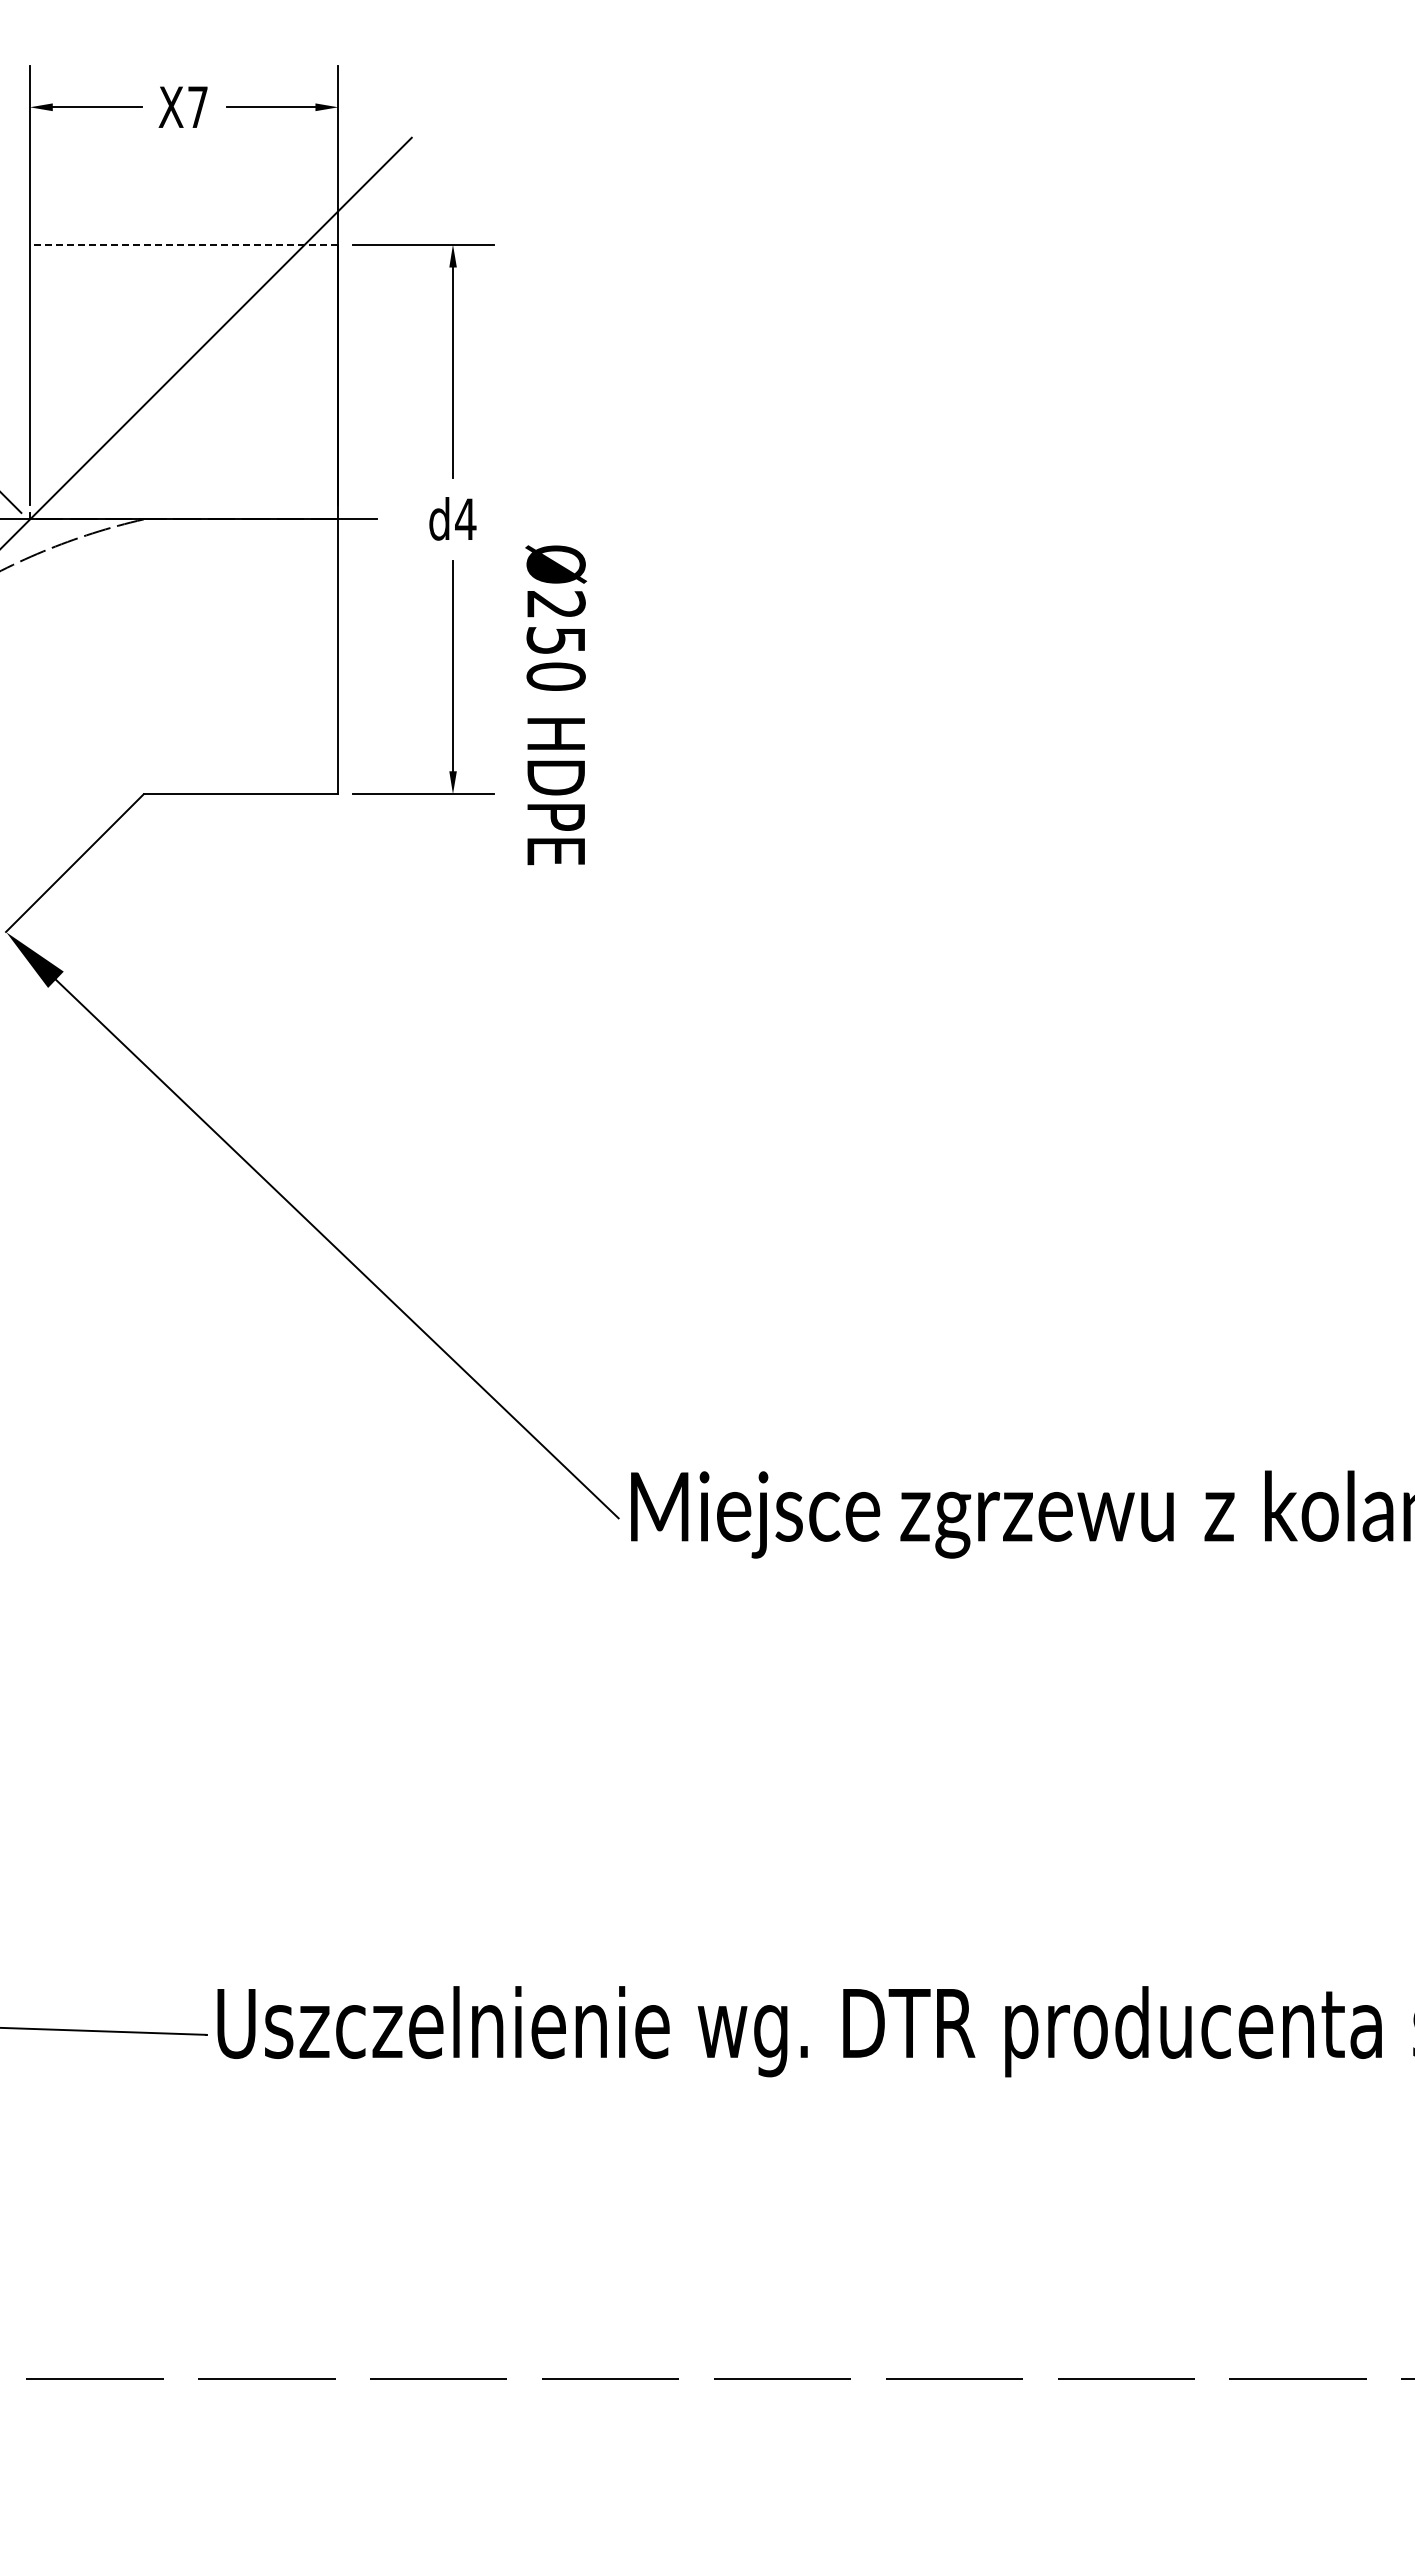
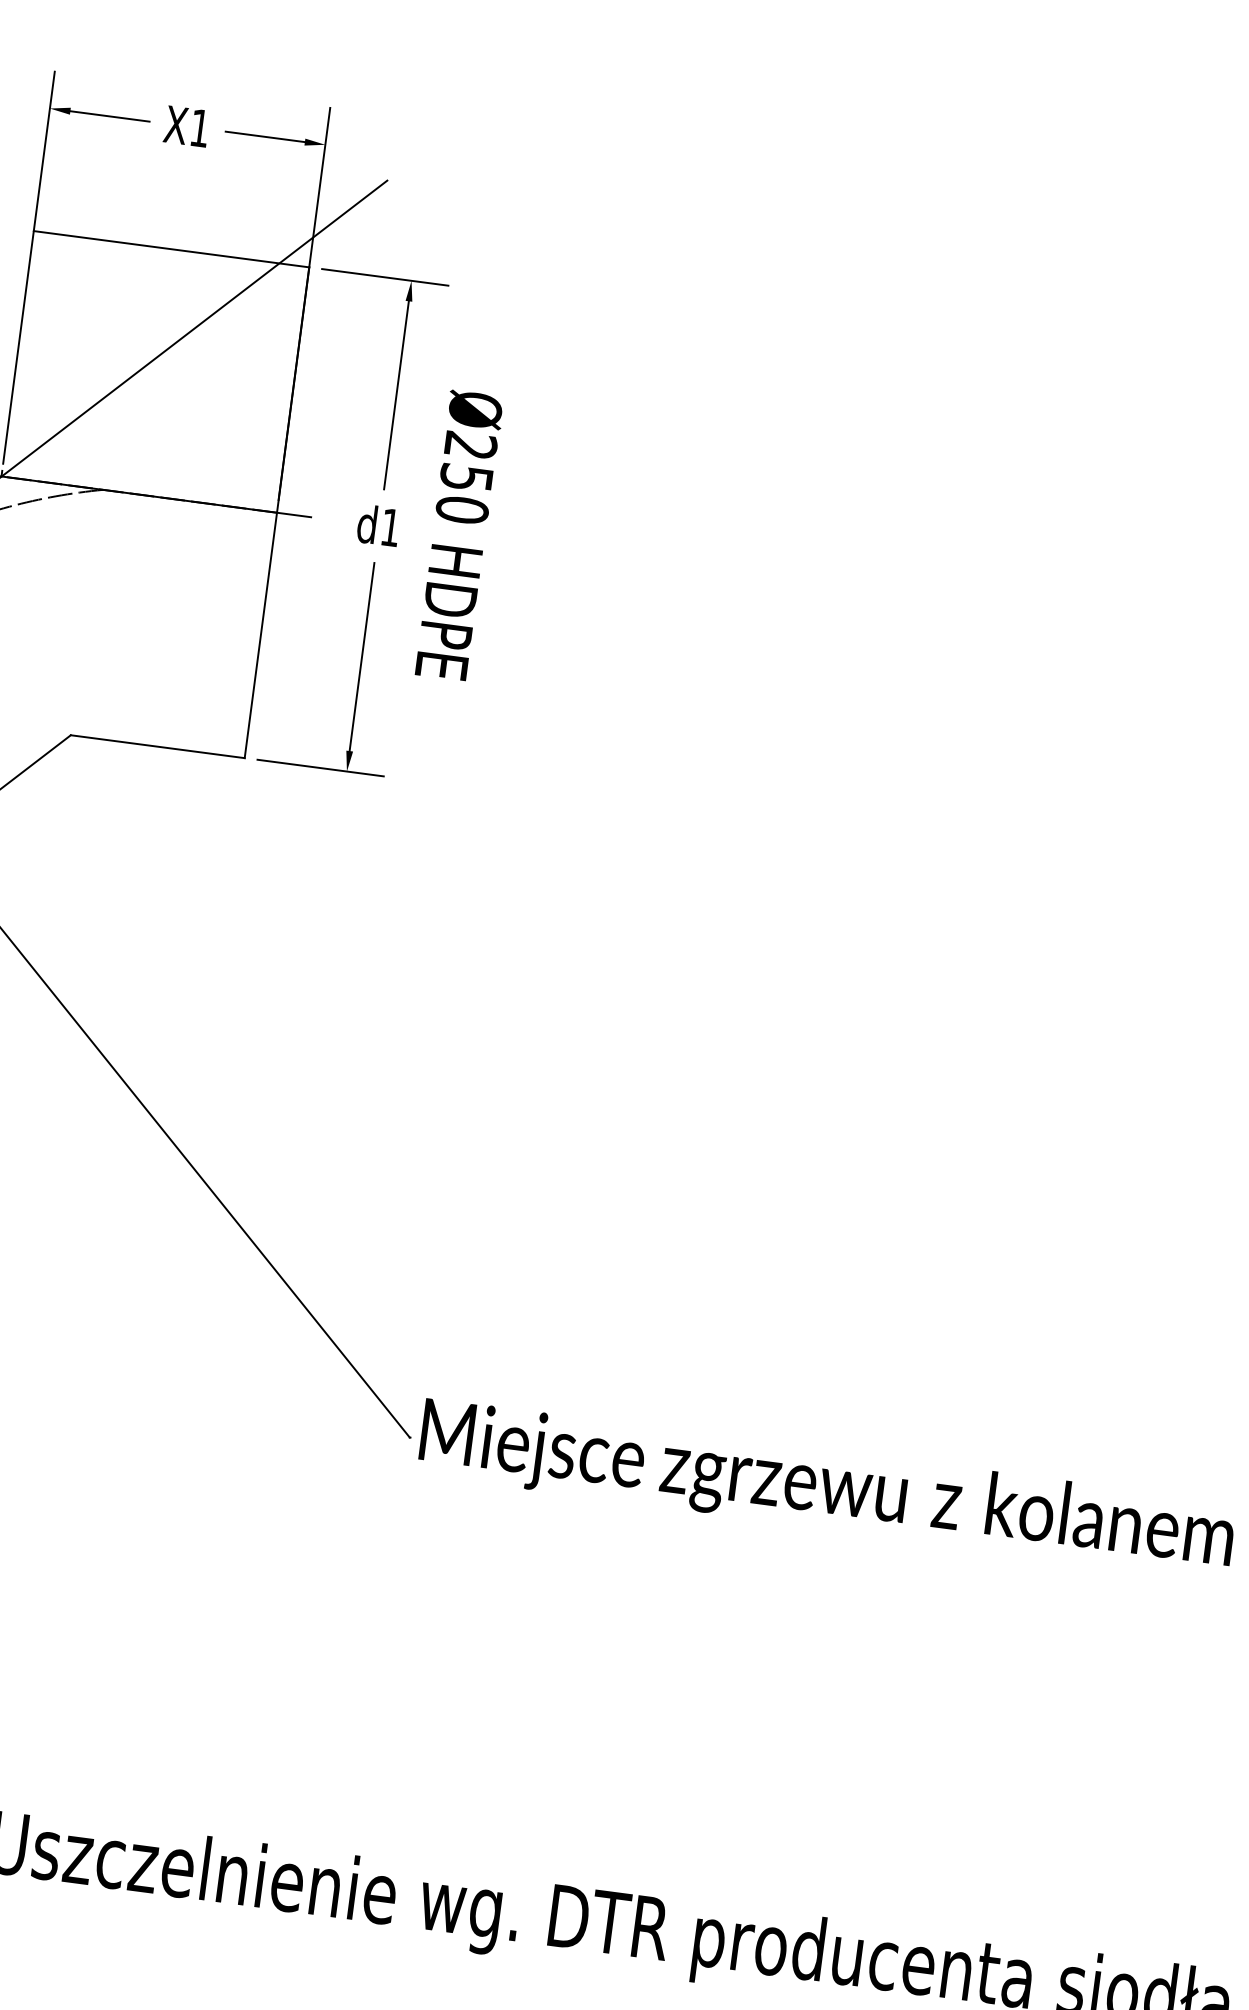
text: (197, 106) -> (199, 127), X7 -> X1
line: (183, 244) -> (170, 249), dashed -> solid
text: (465, 518) -> (390, 526), d4 -> d1
text: (556, 705) -> (459, 535), moved

